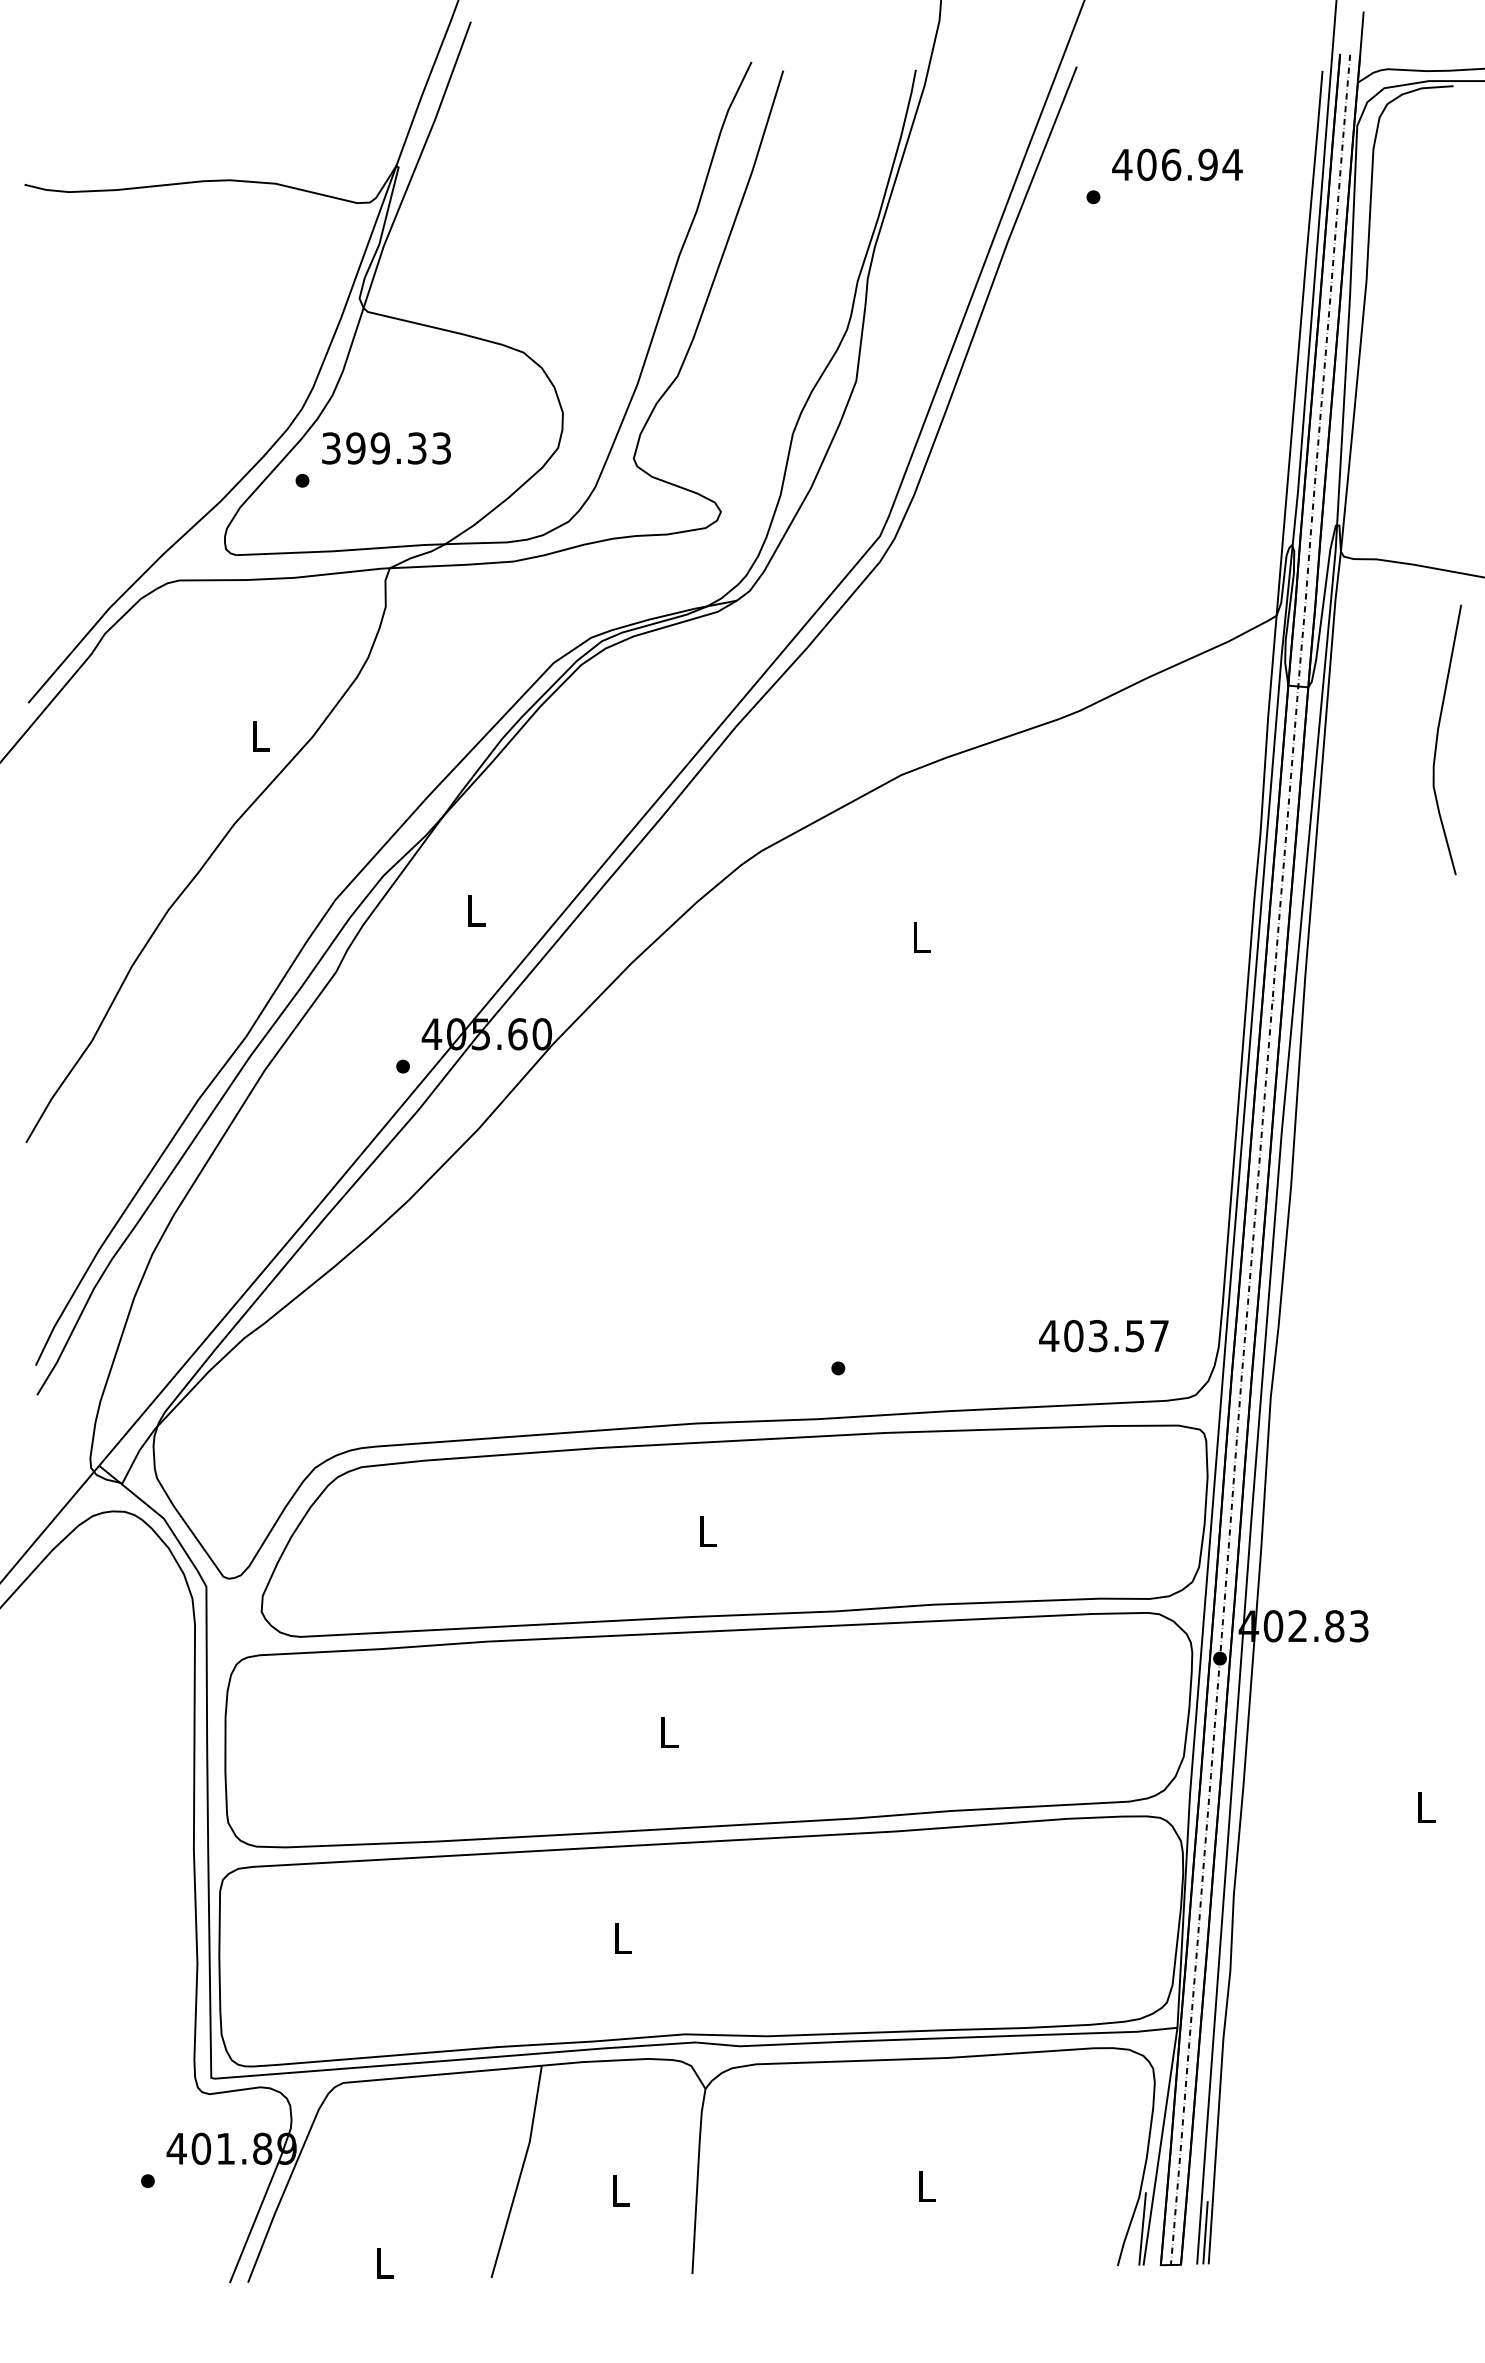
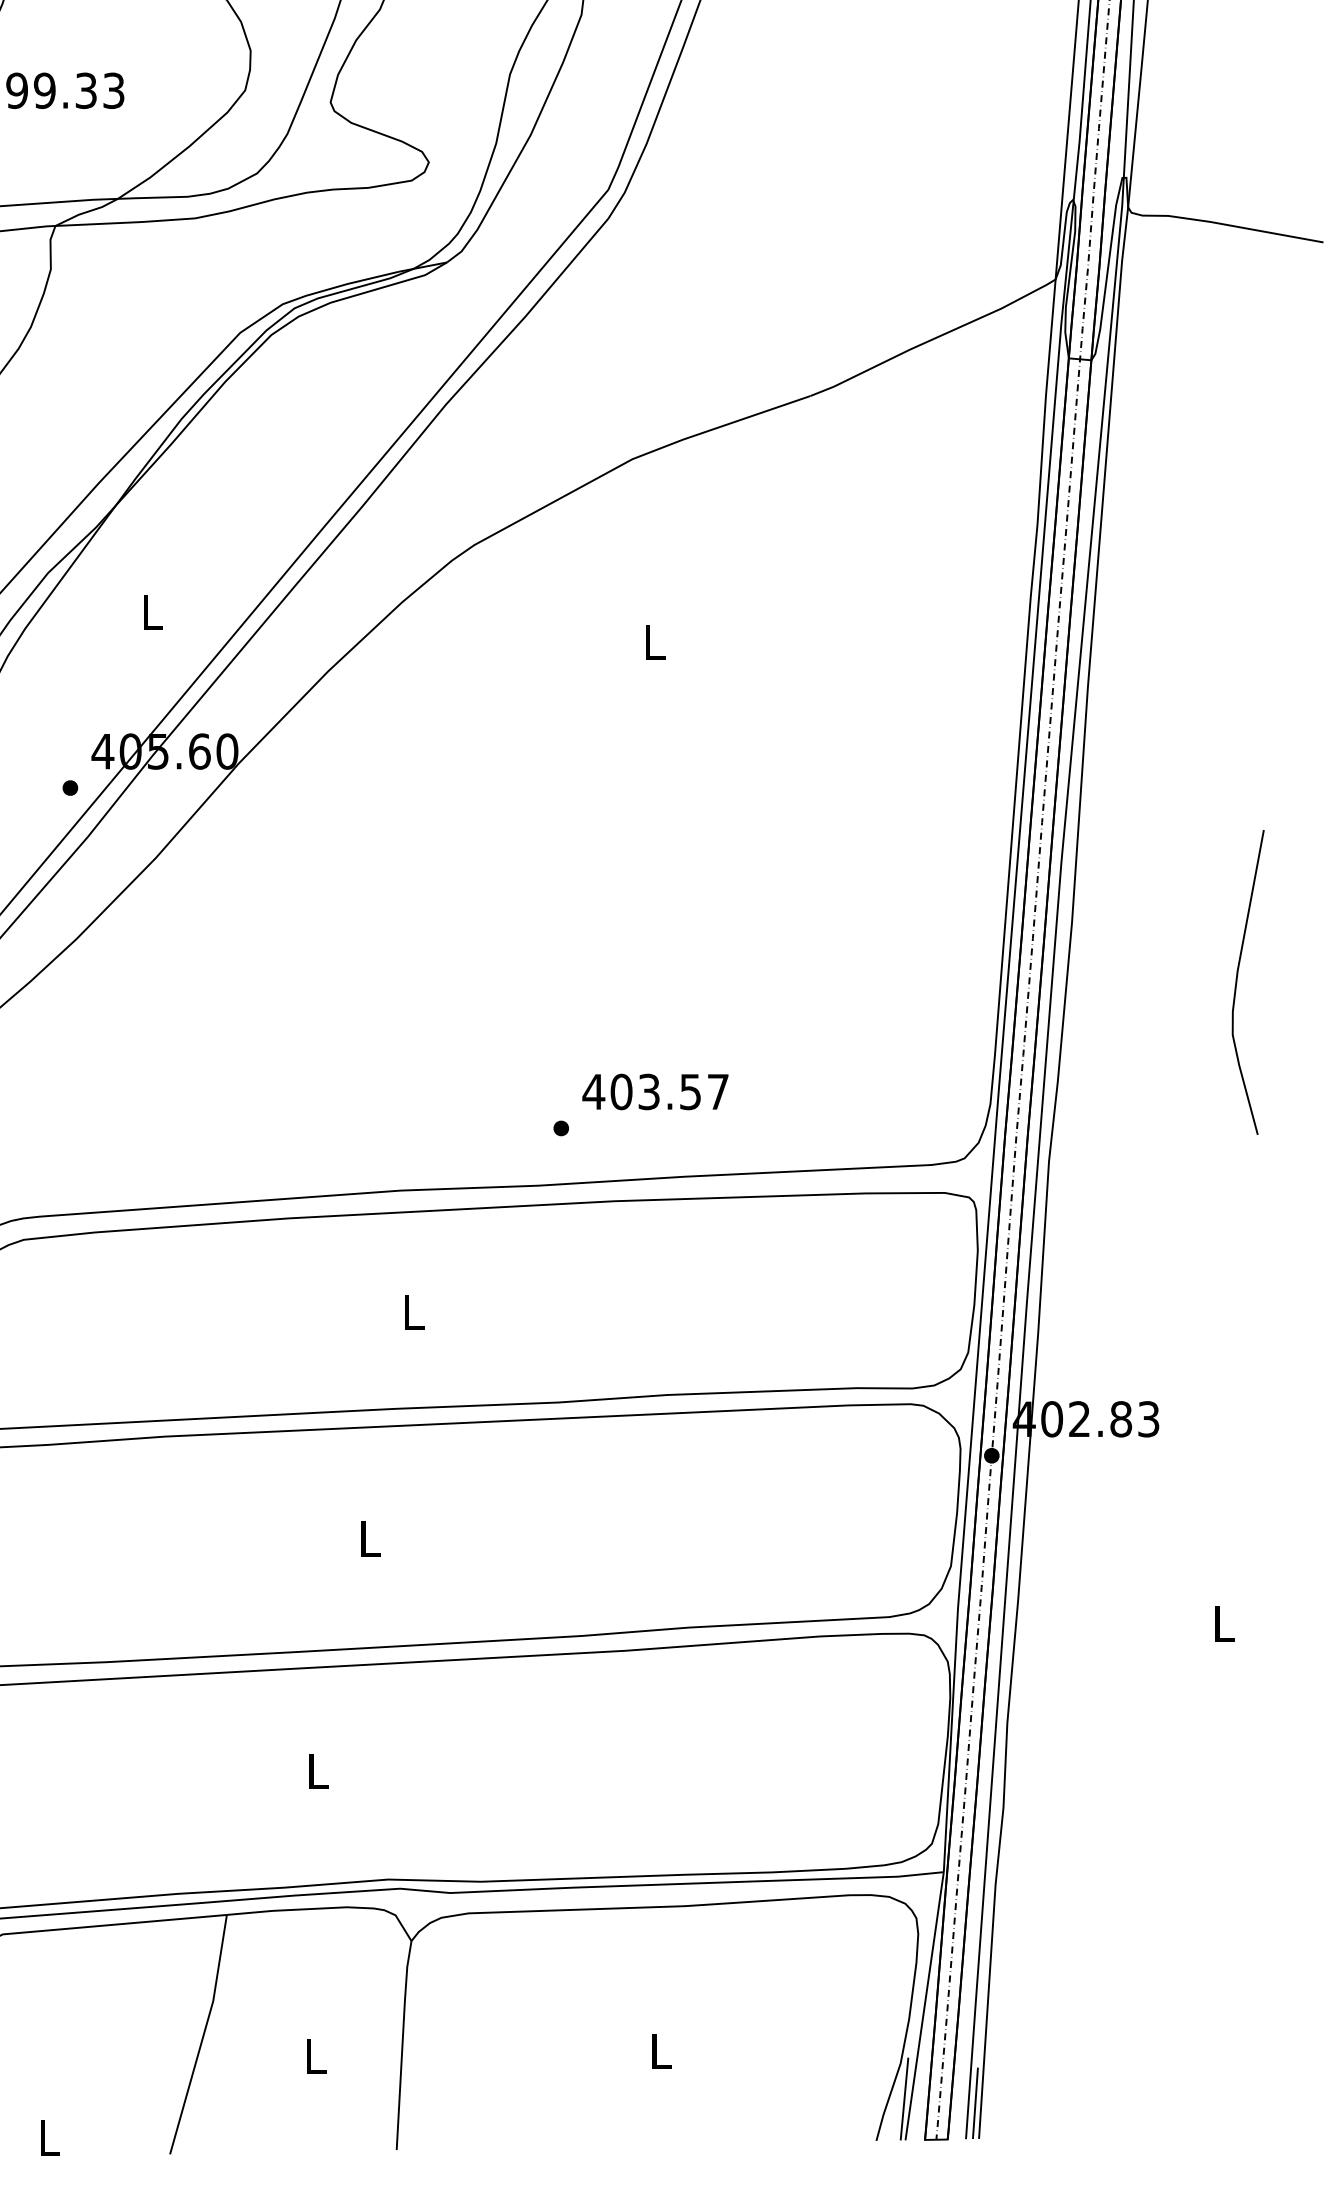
curve: (1438, 736) -> (1238, 978), moved
text: (1103, 1336) -> (655, 1092), moved

